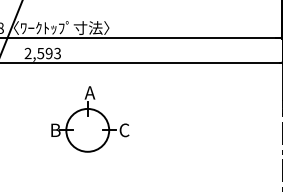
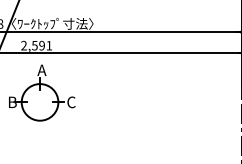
text: (57, 53) -> (49, 45), 2,593 -> 2,591
part: (90, 118) -> (42, 92), moved

